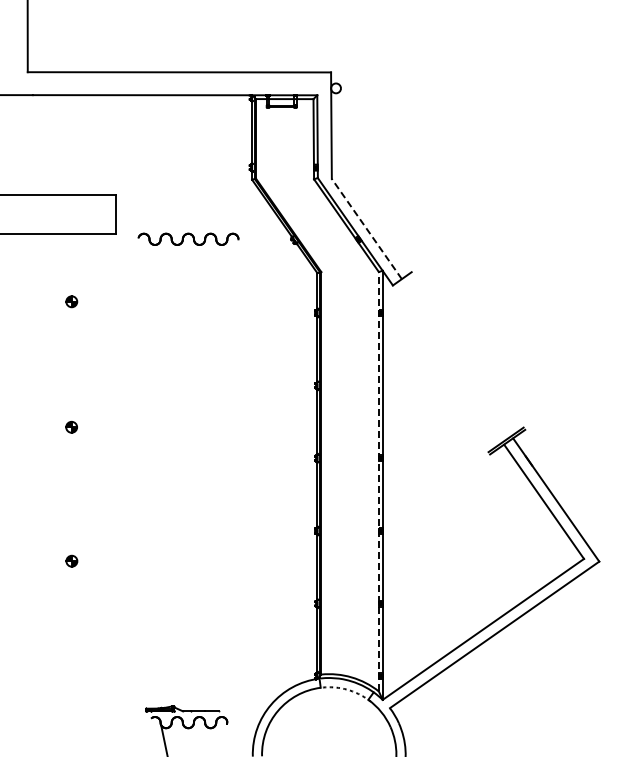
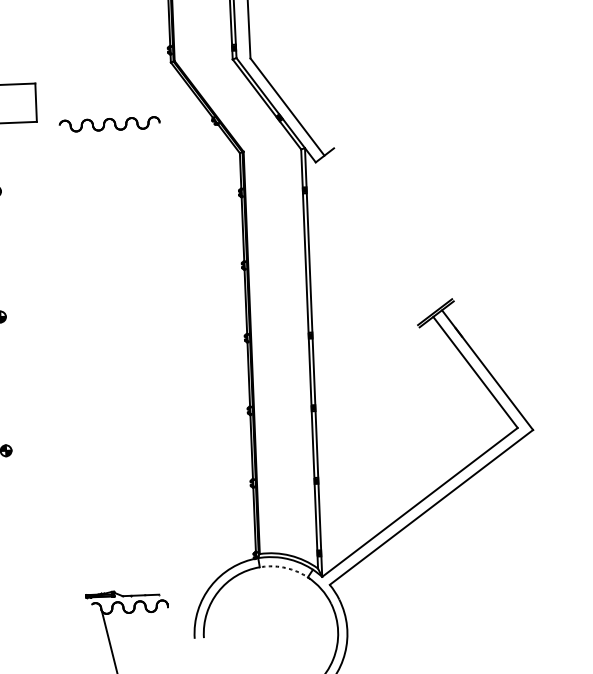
line: (366, 228) -> (287, 106), dashed -> solid
line: (378, 481) -> (309, 358), dashed -> solid

